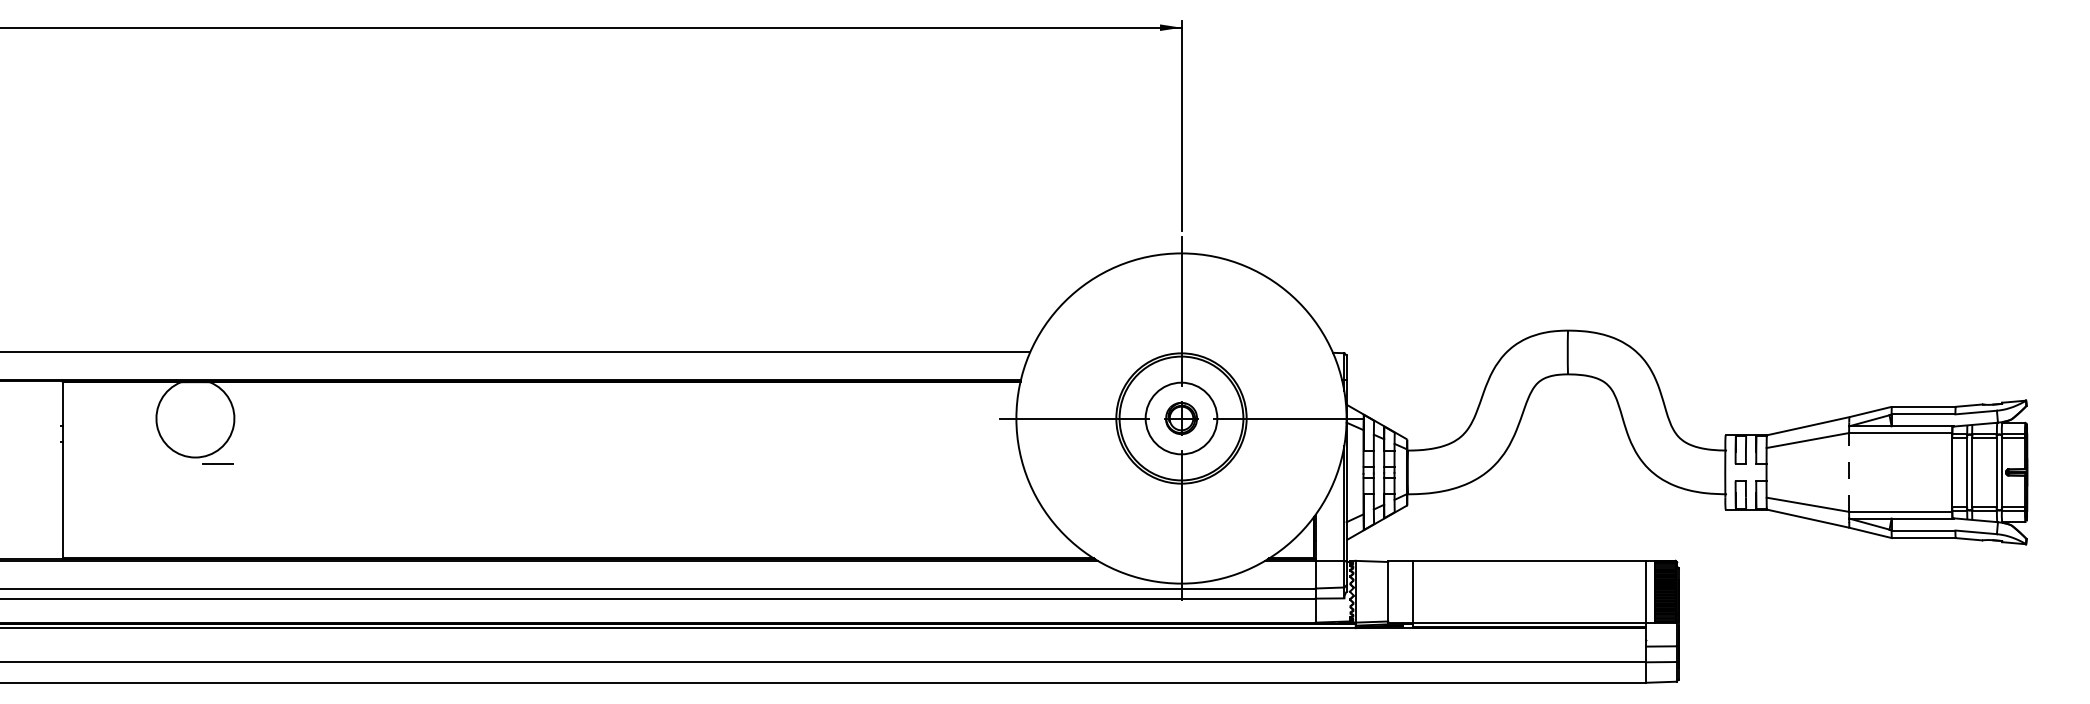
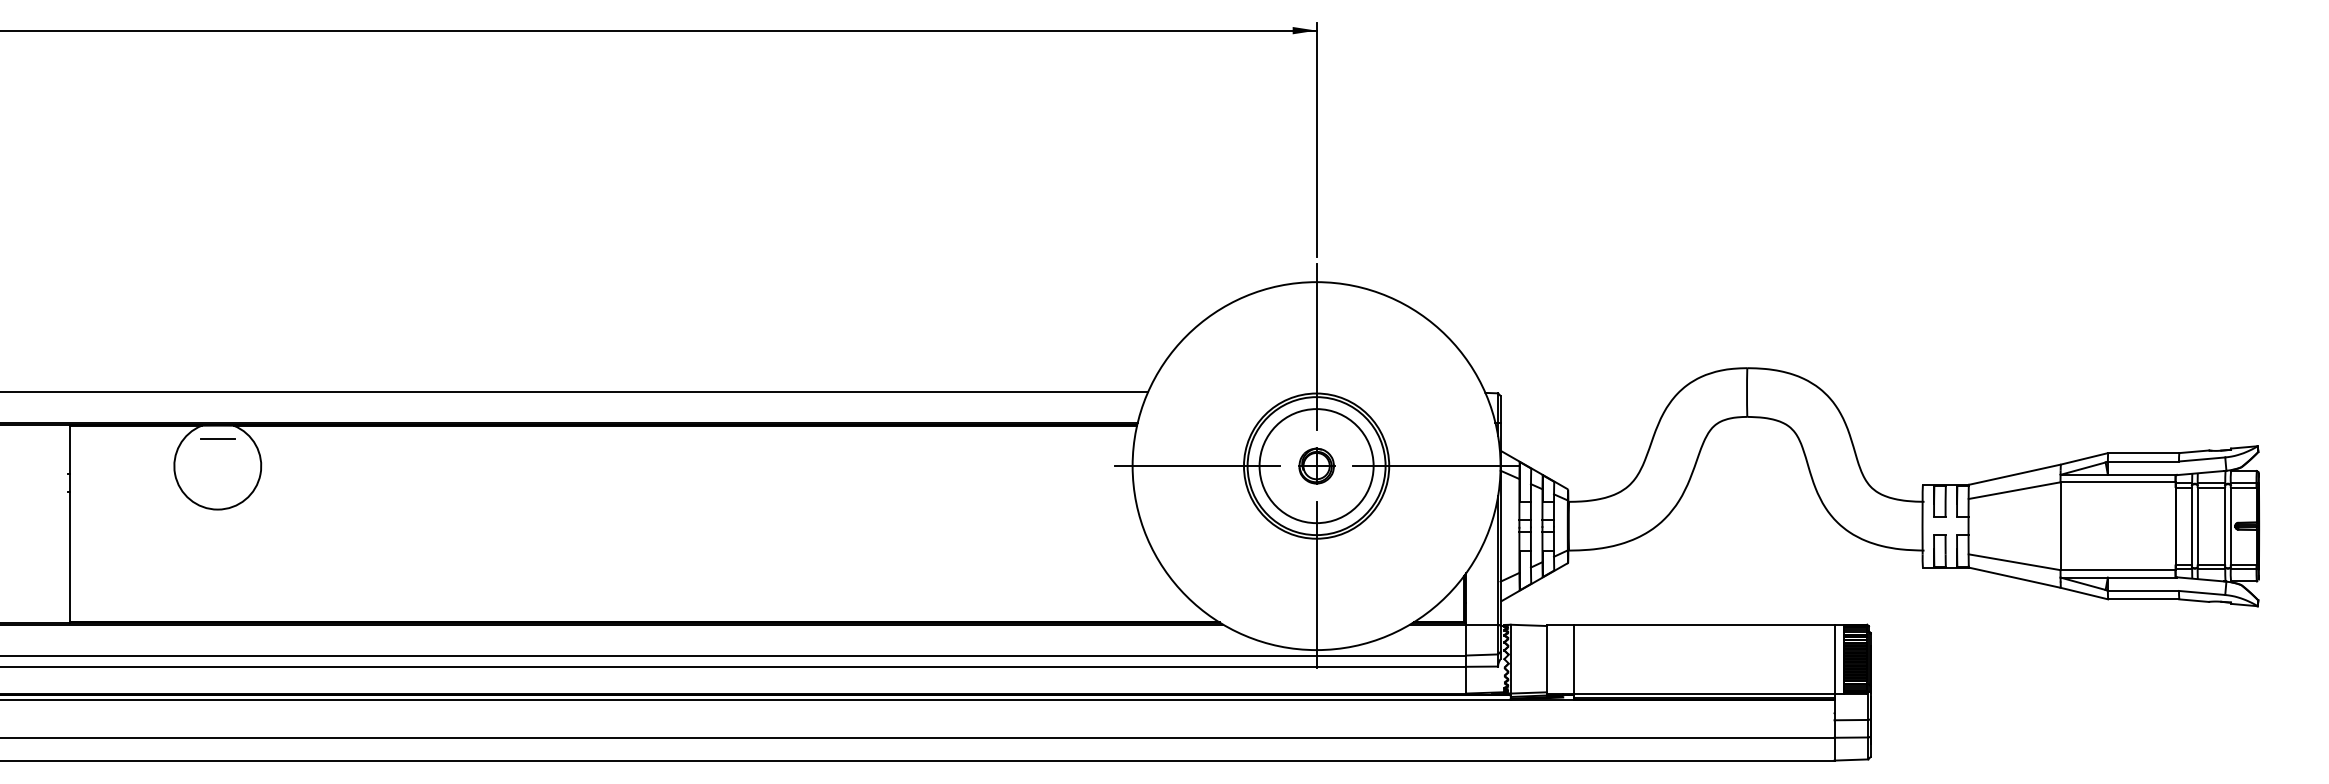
circle: (1181, 418) -> (1316, 466), size x1.43
line: (217, 463) -> (217, 438), moved
line: (1849, 472) -> (2060, 526), dashed -> solid

